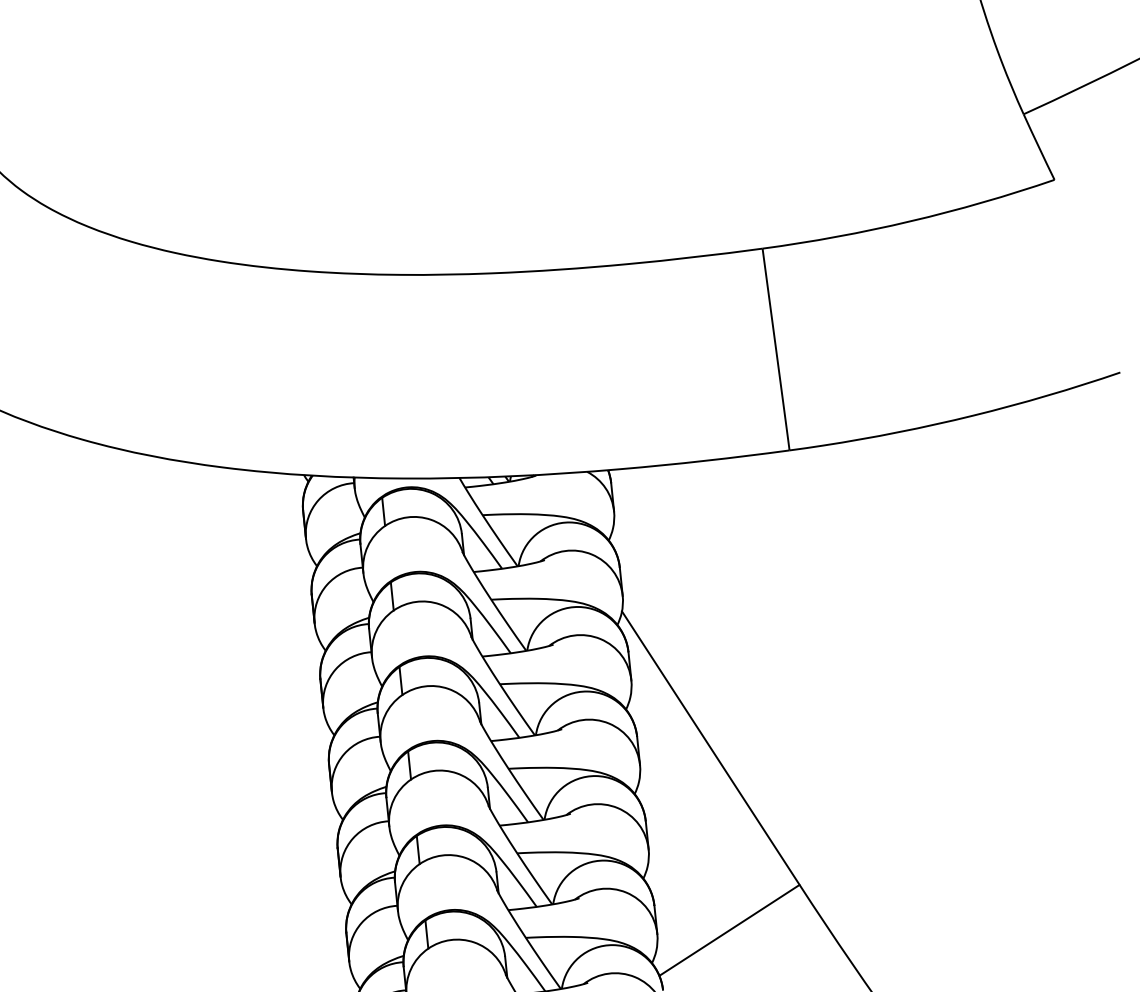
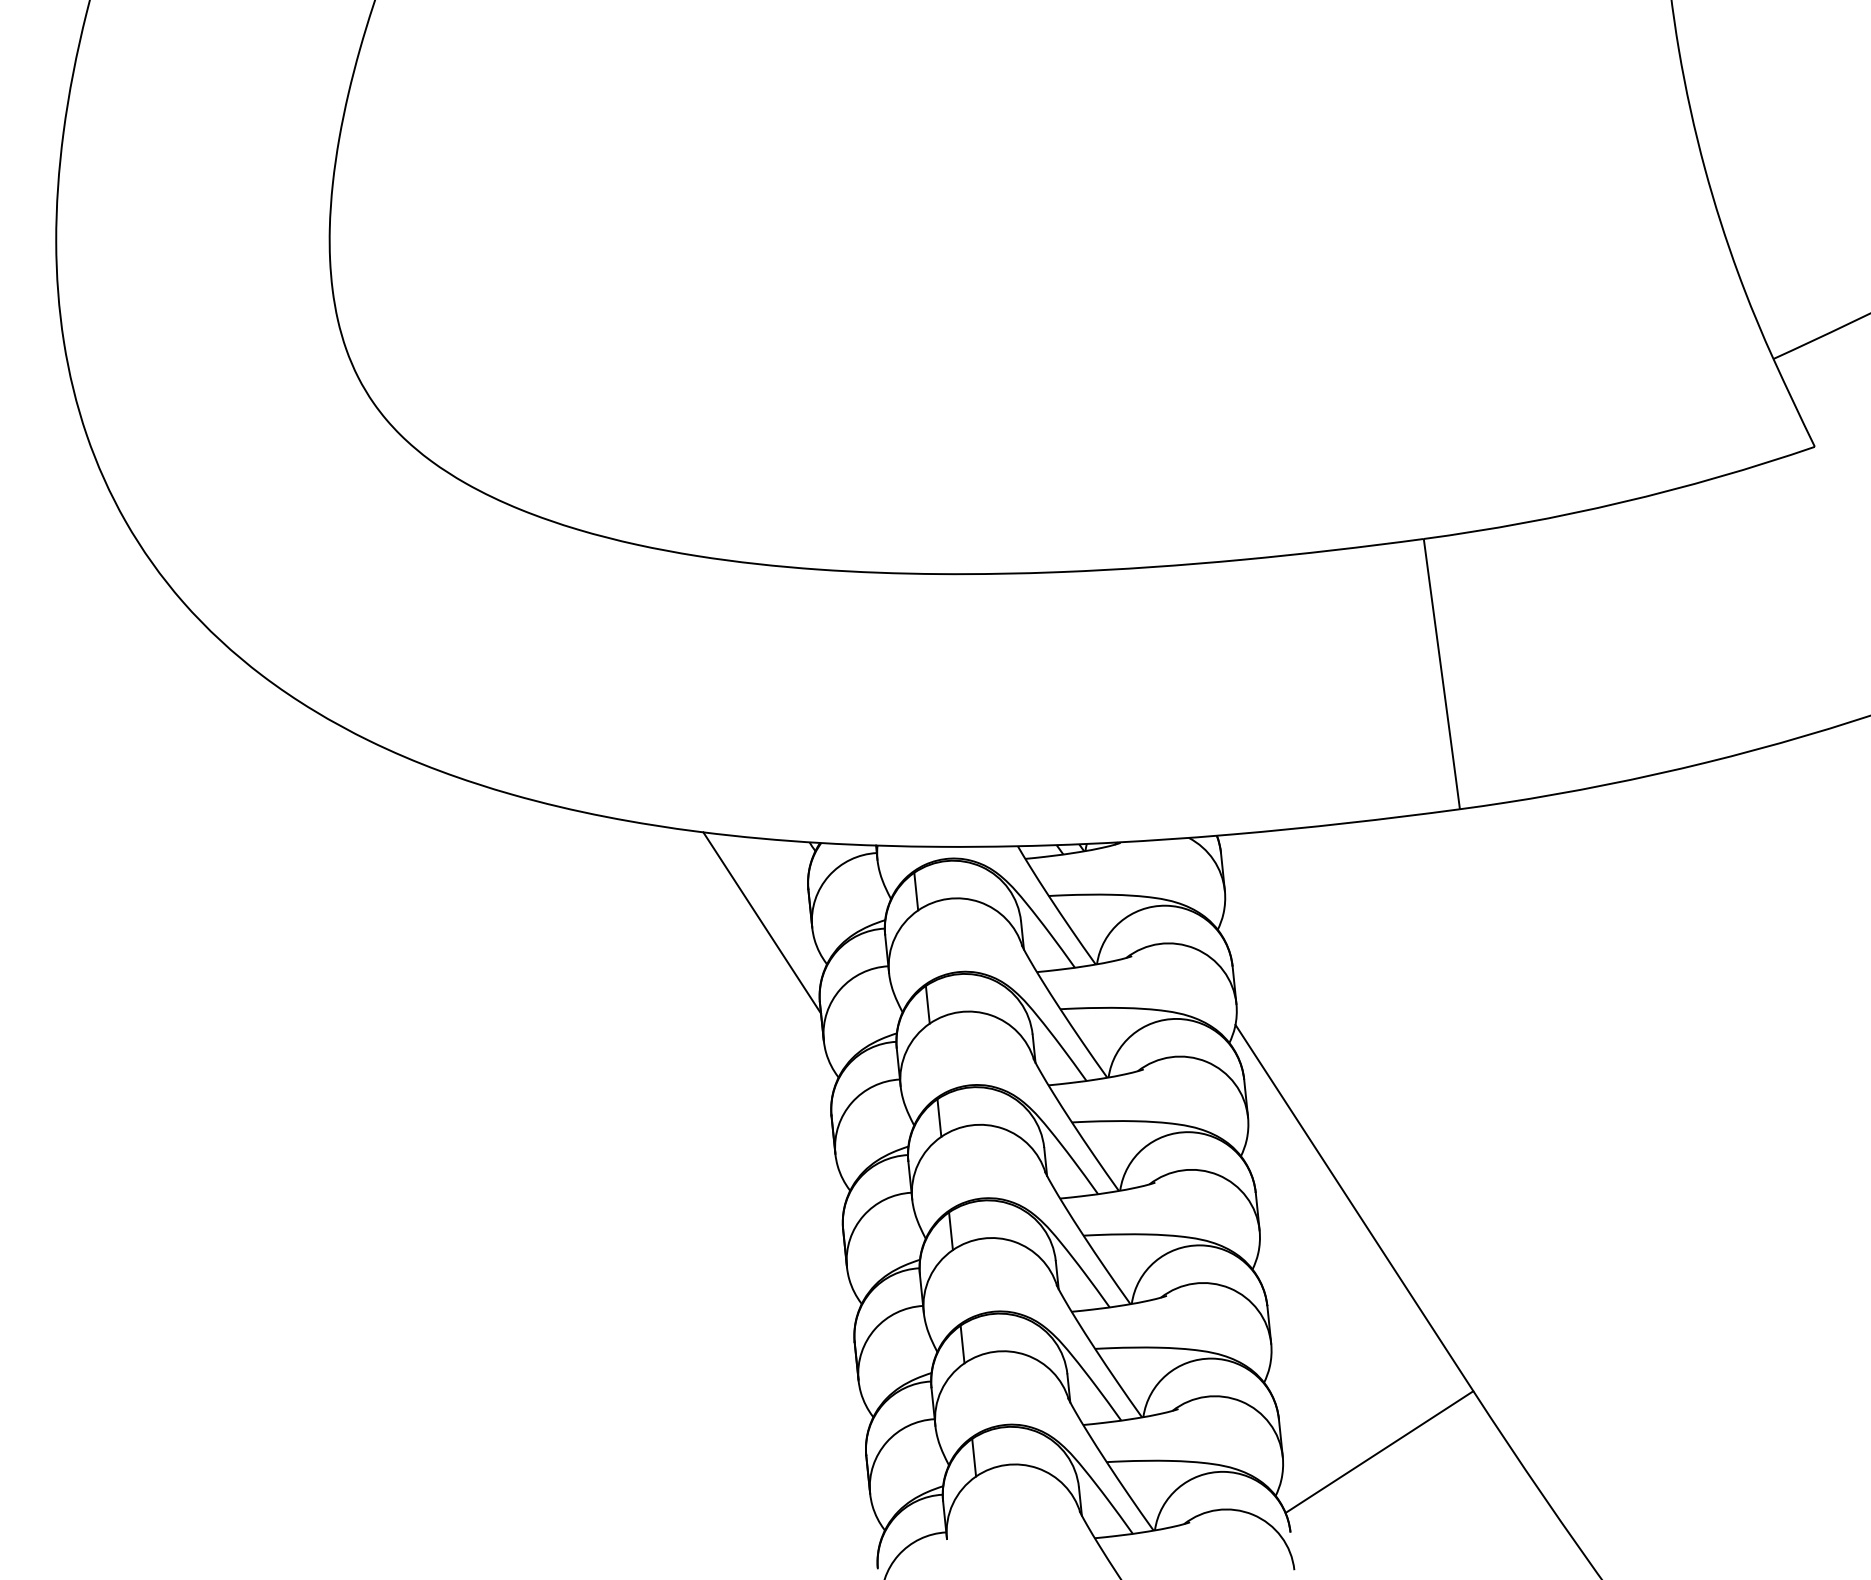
line: (268, 534) -> (762, 922), added

